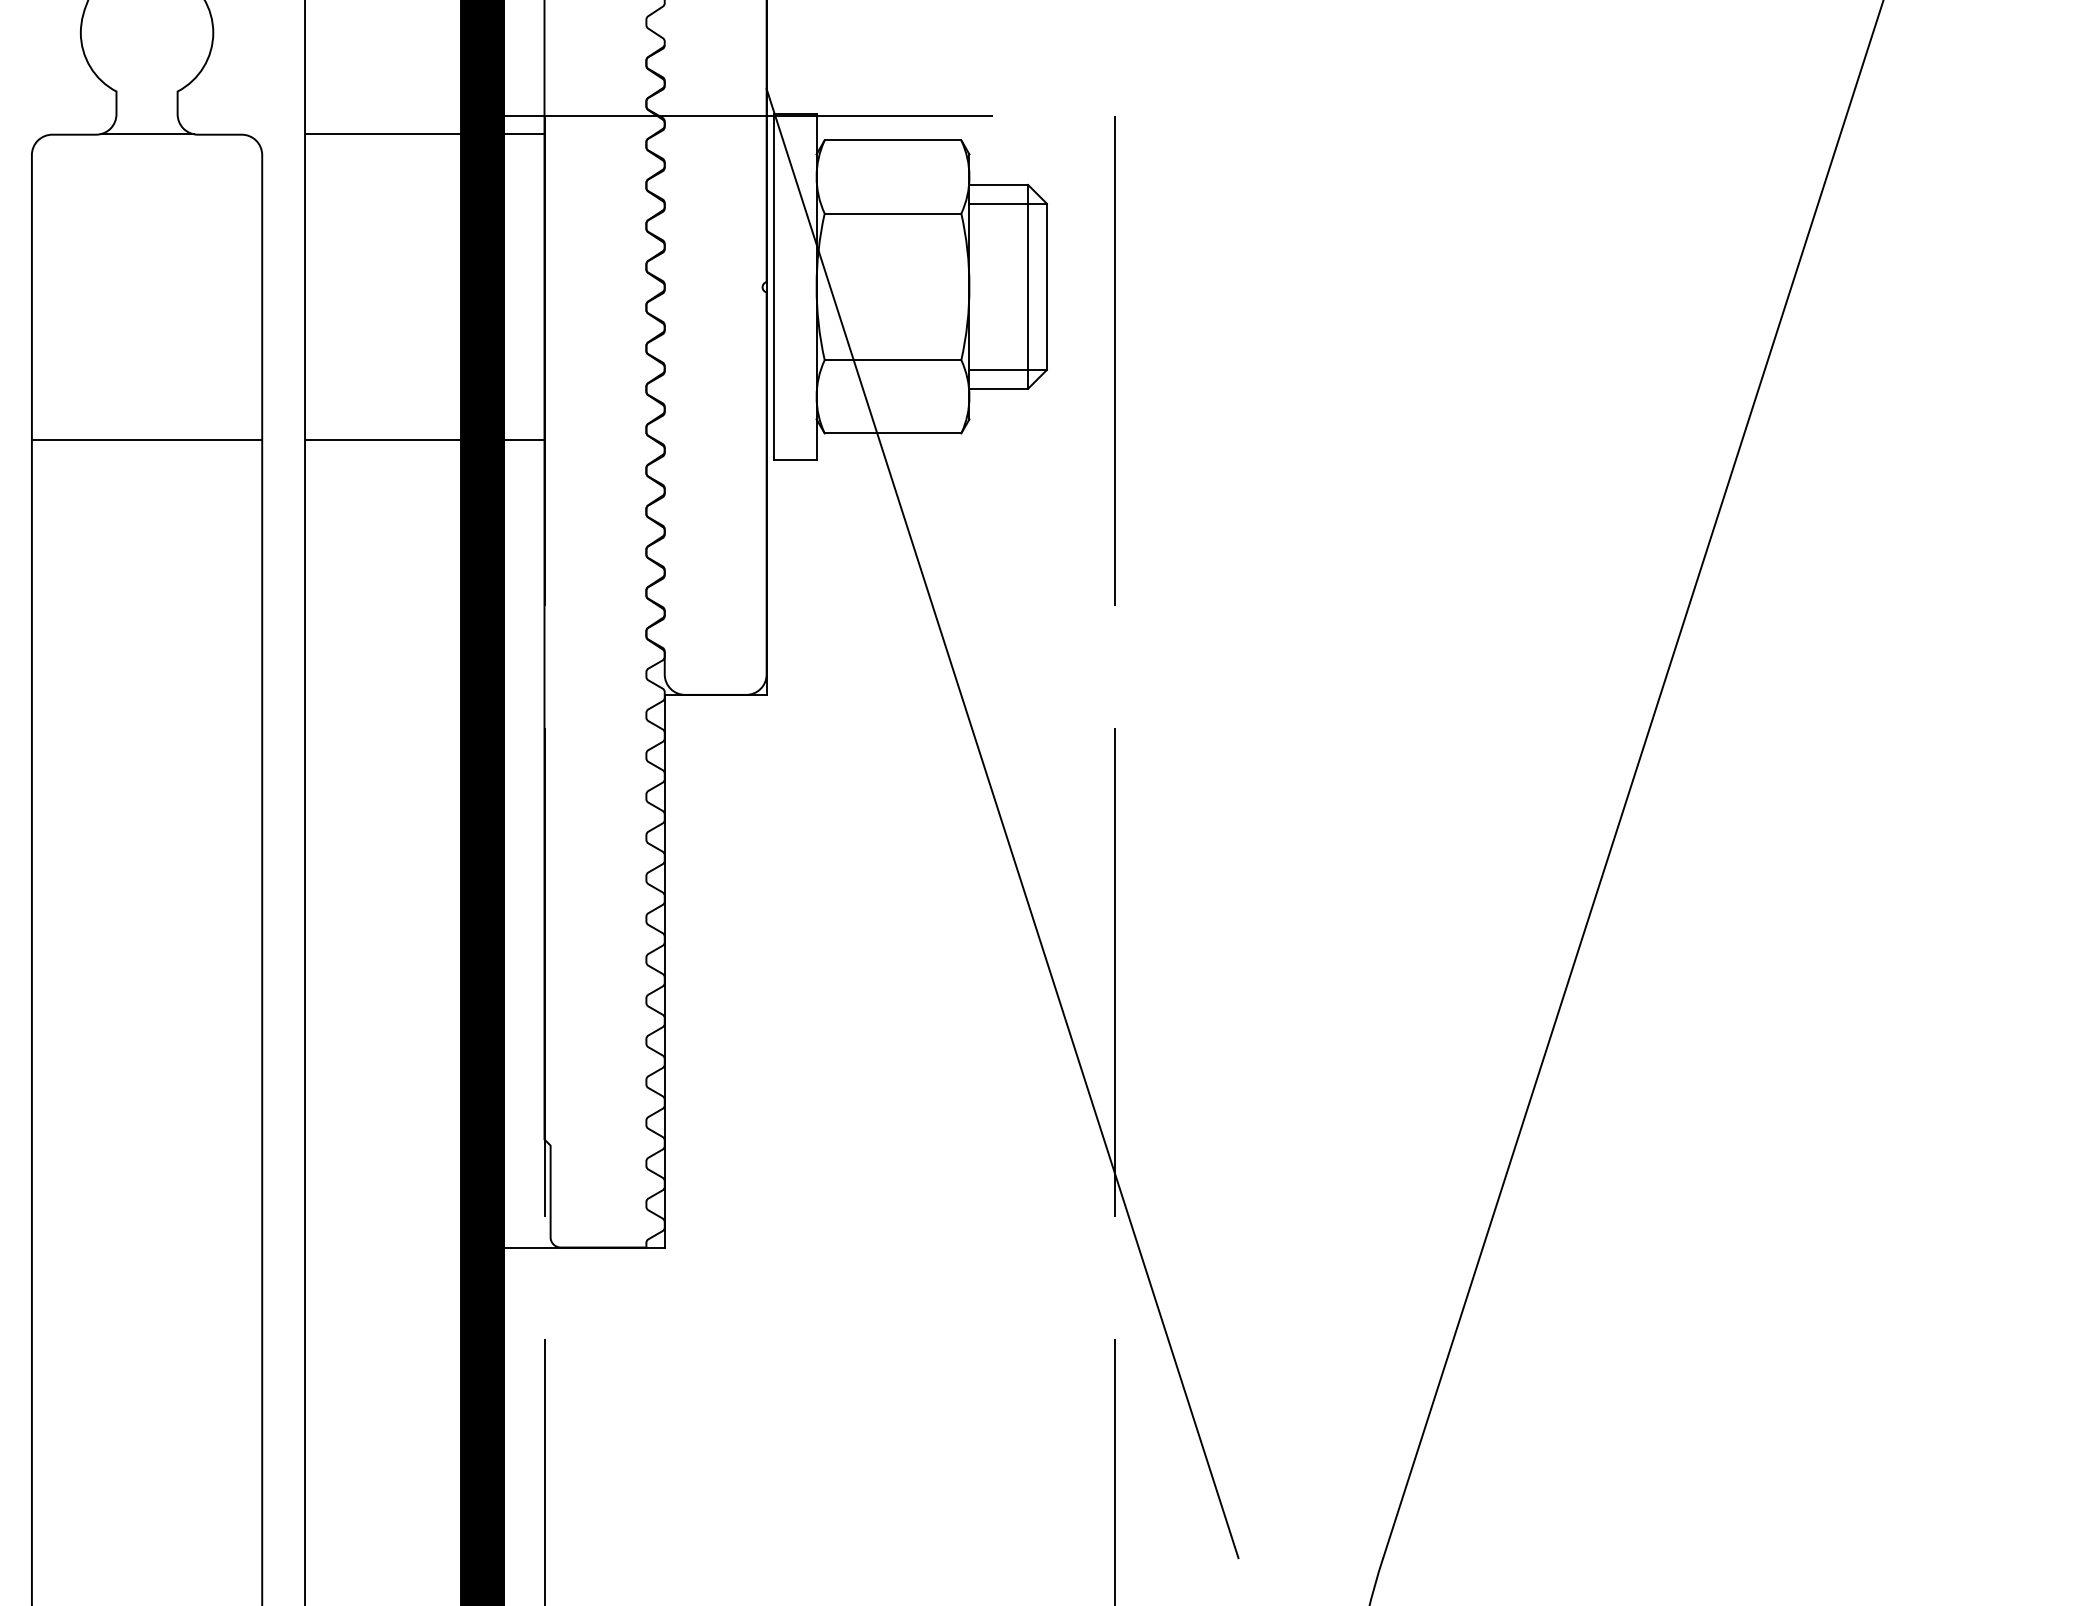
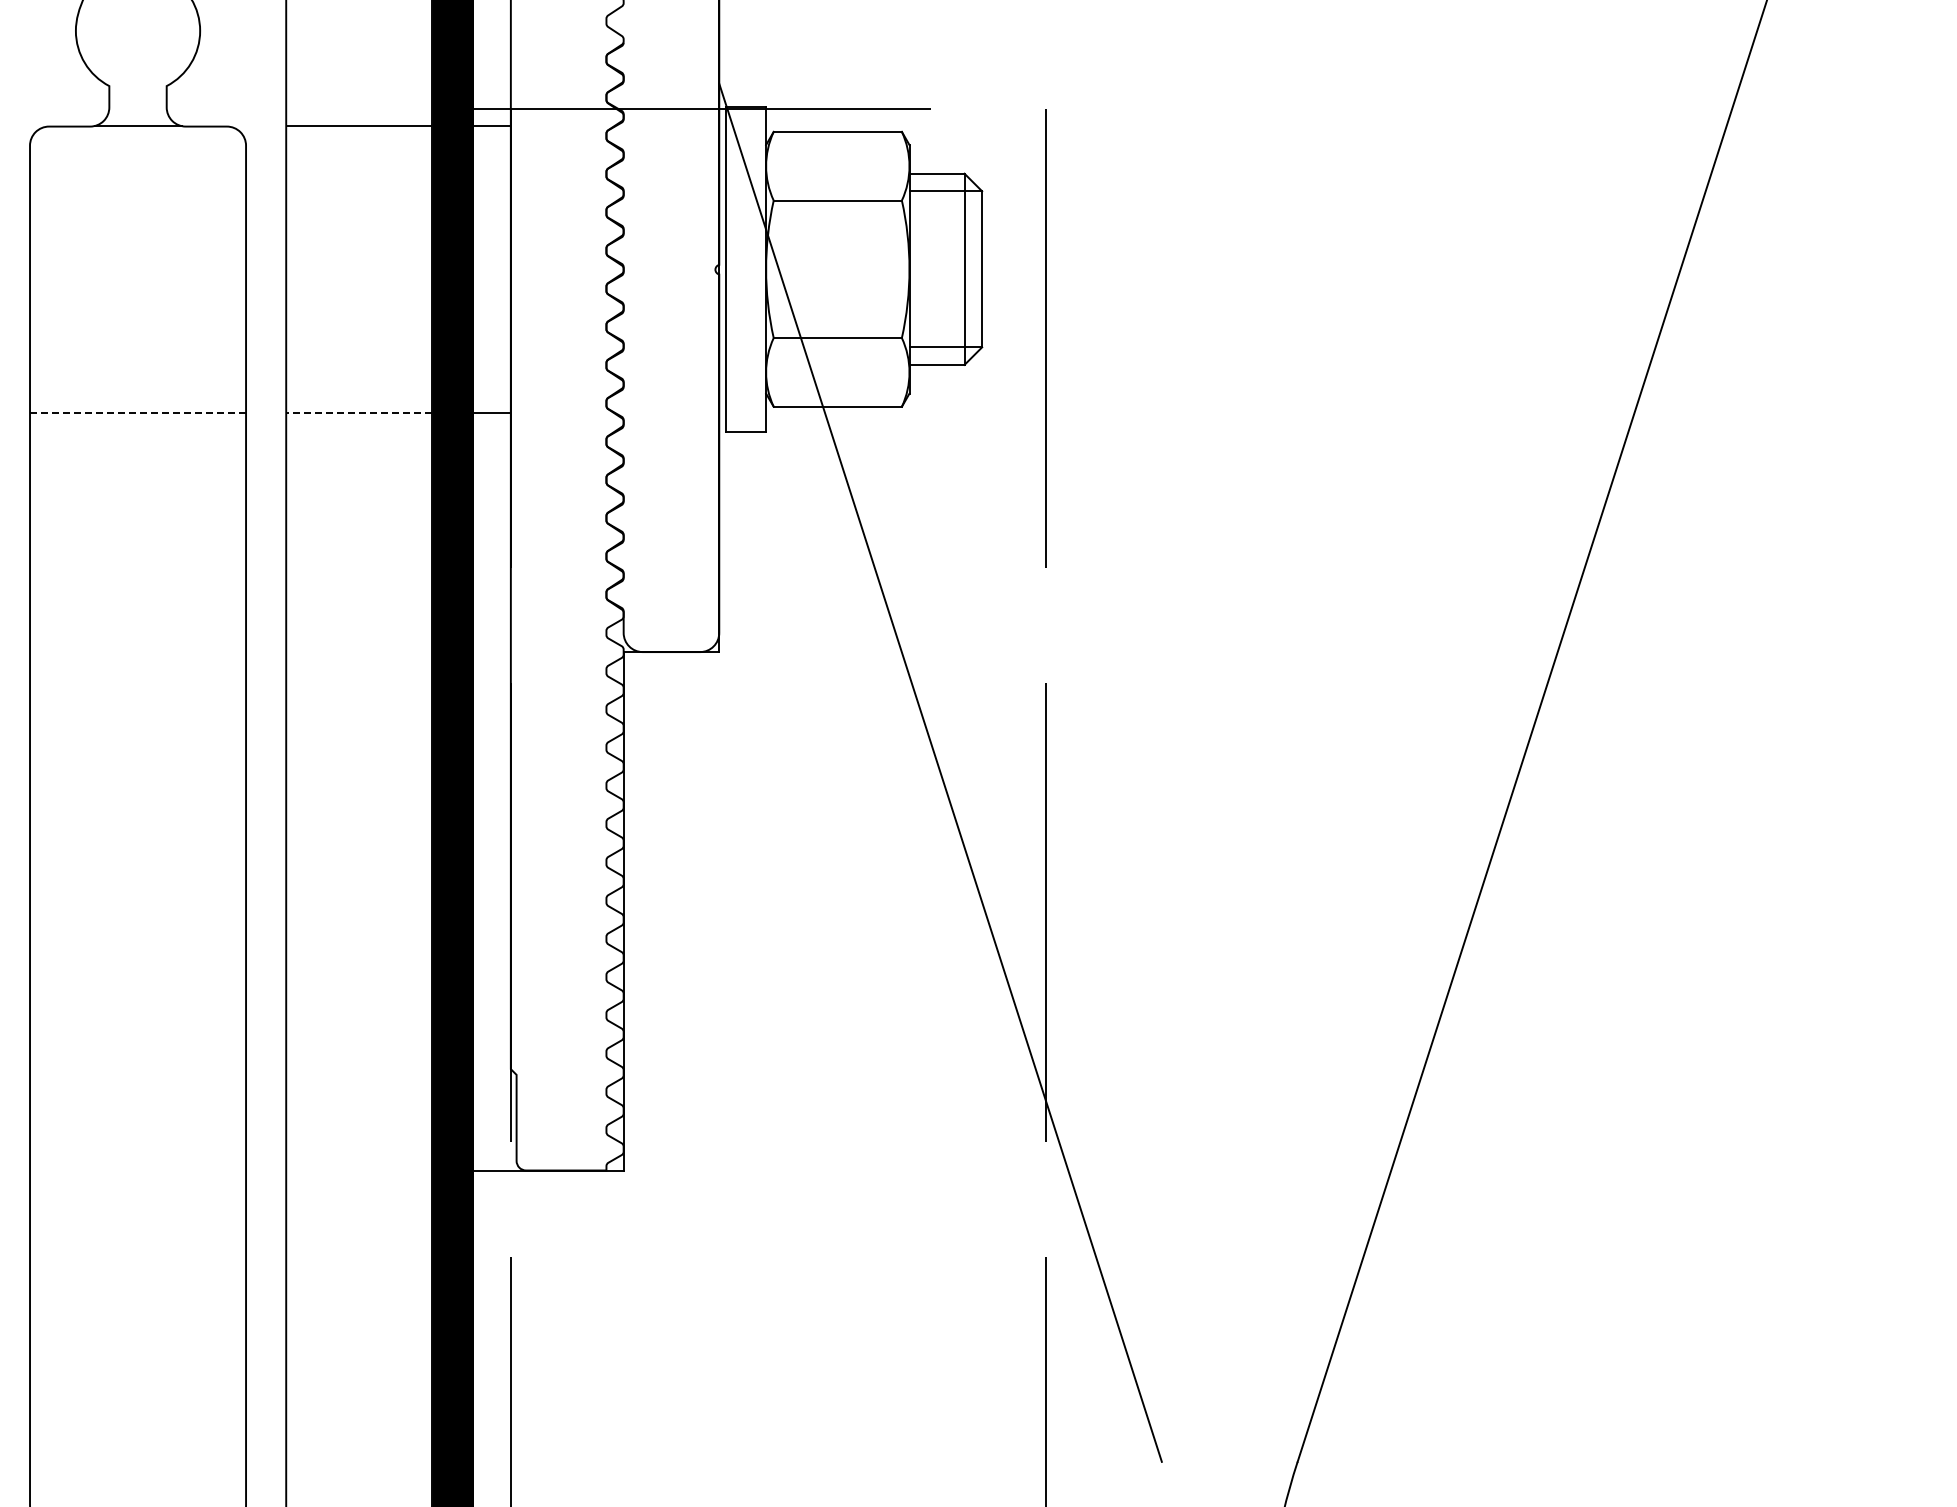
line: (146, 440) -> (137, 413), solid -> dashed
line: (382, 440) -> (358, 413), solid -> dashed

